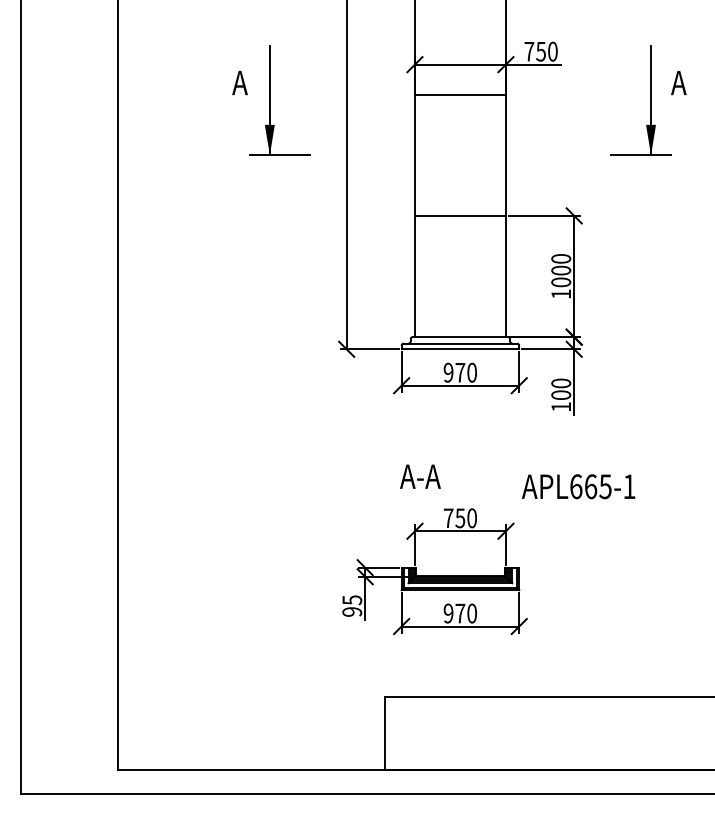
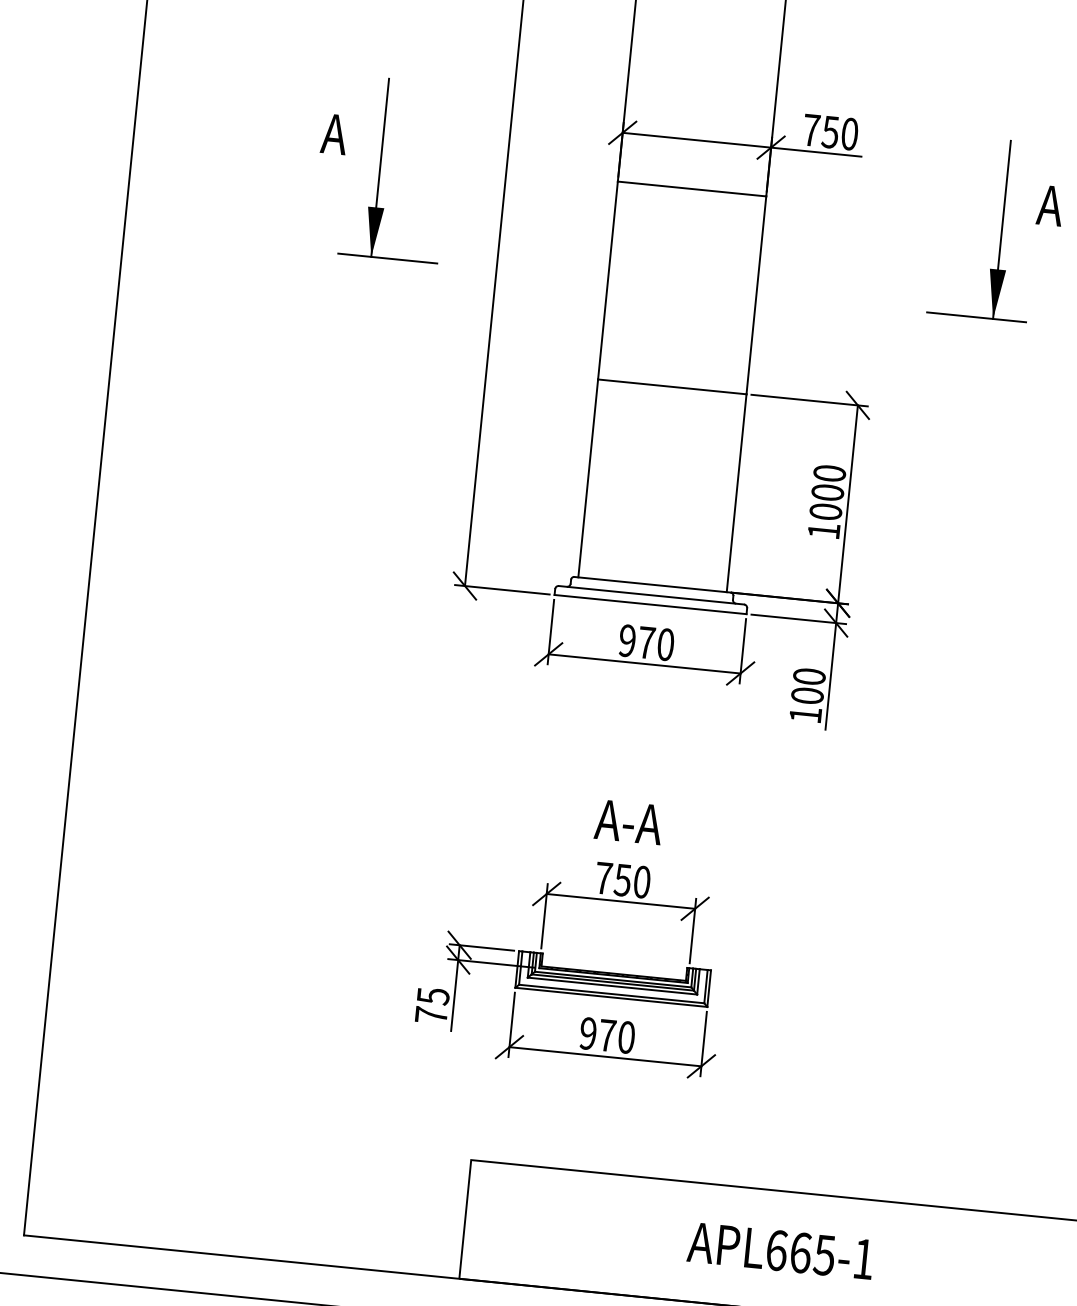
text: (420, 476) -> (628, 821), moved
text: (578, 486) -> (780, 1250), moved
text: (352, 611) -> (431, 1014), 95 -> 75

